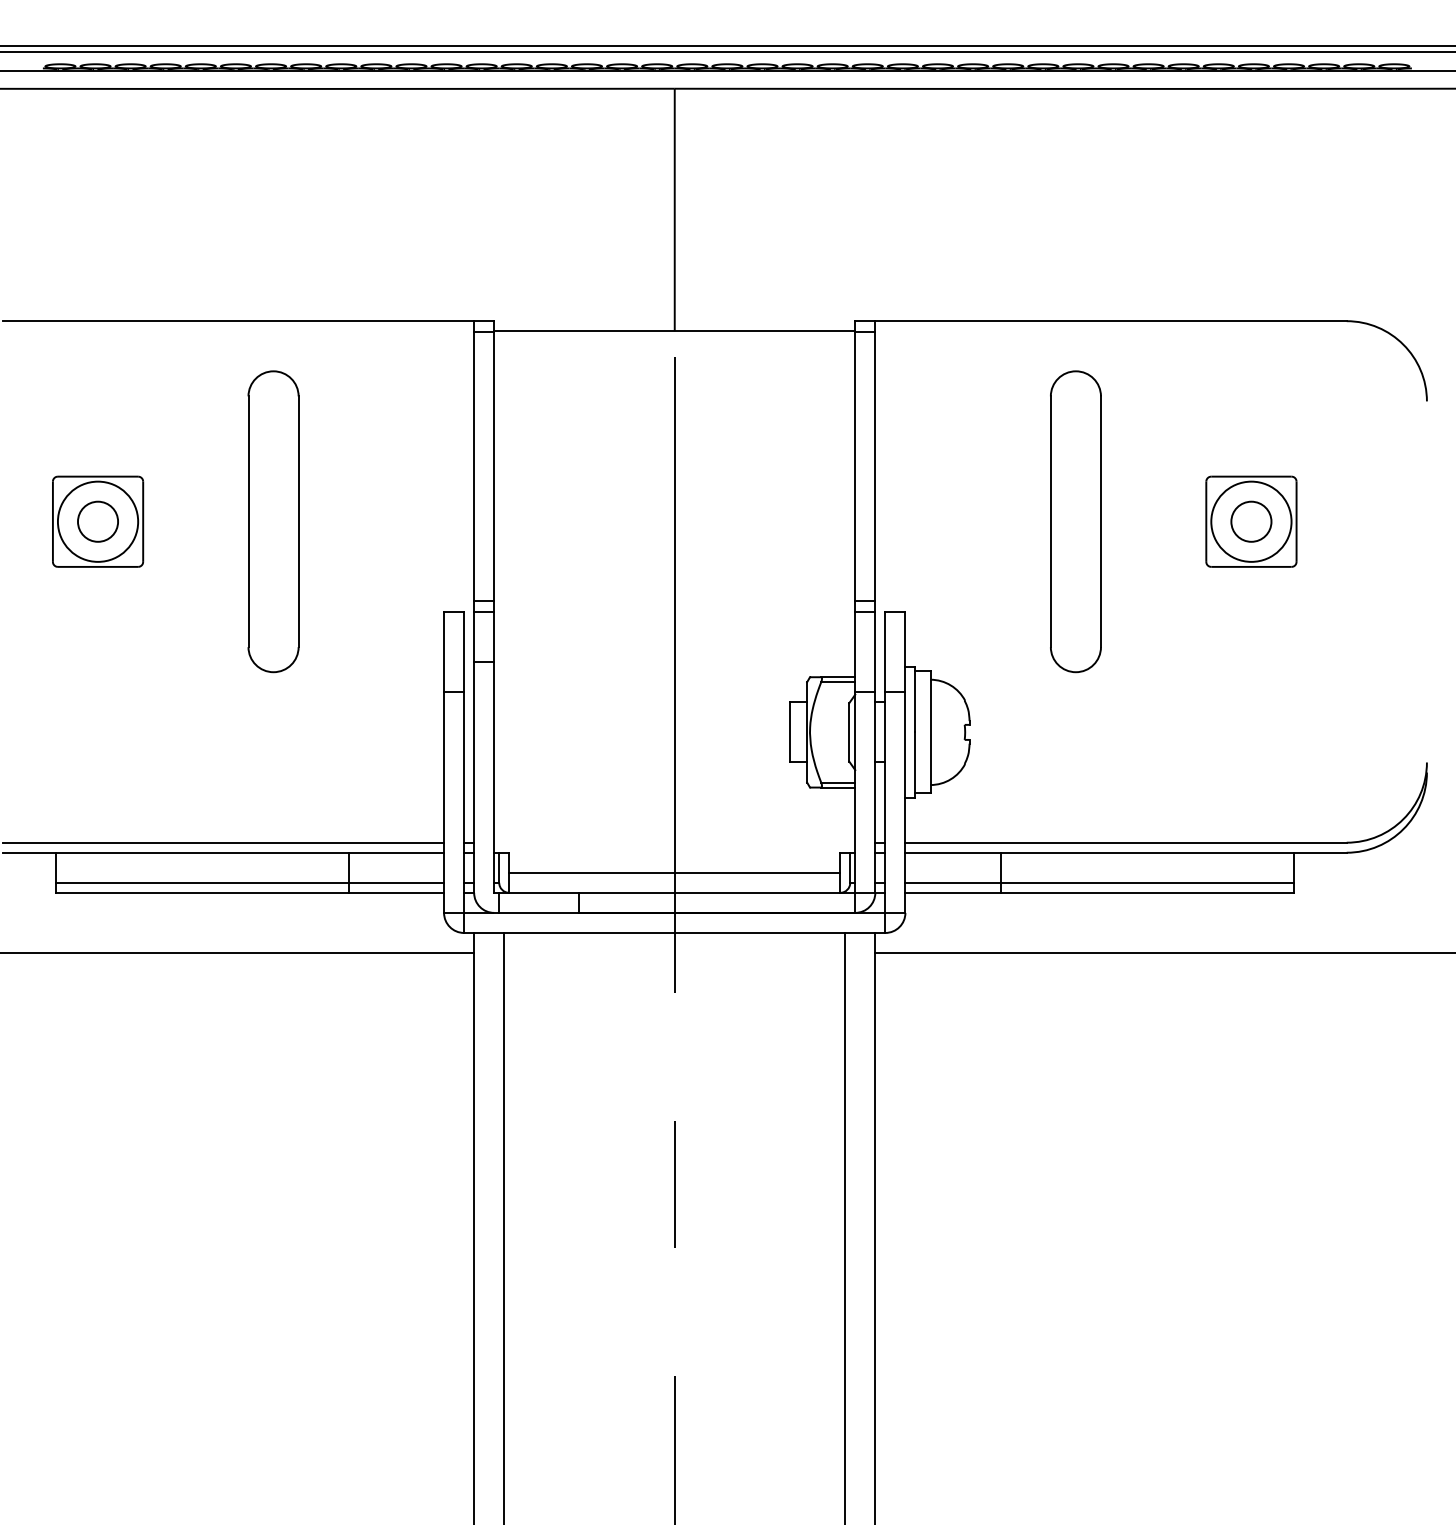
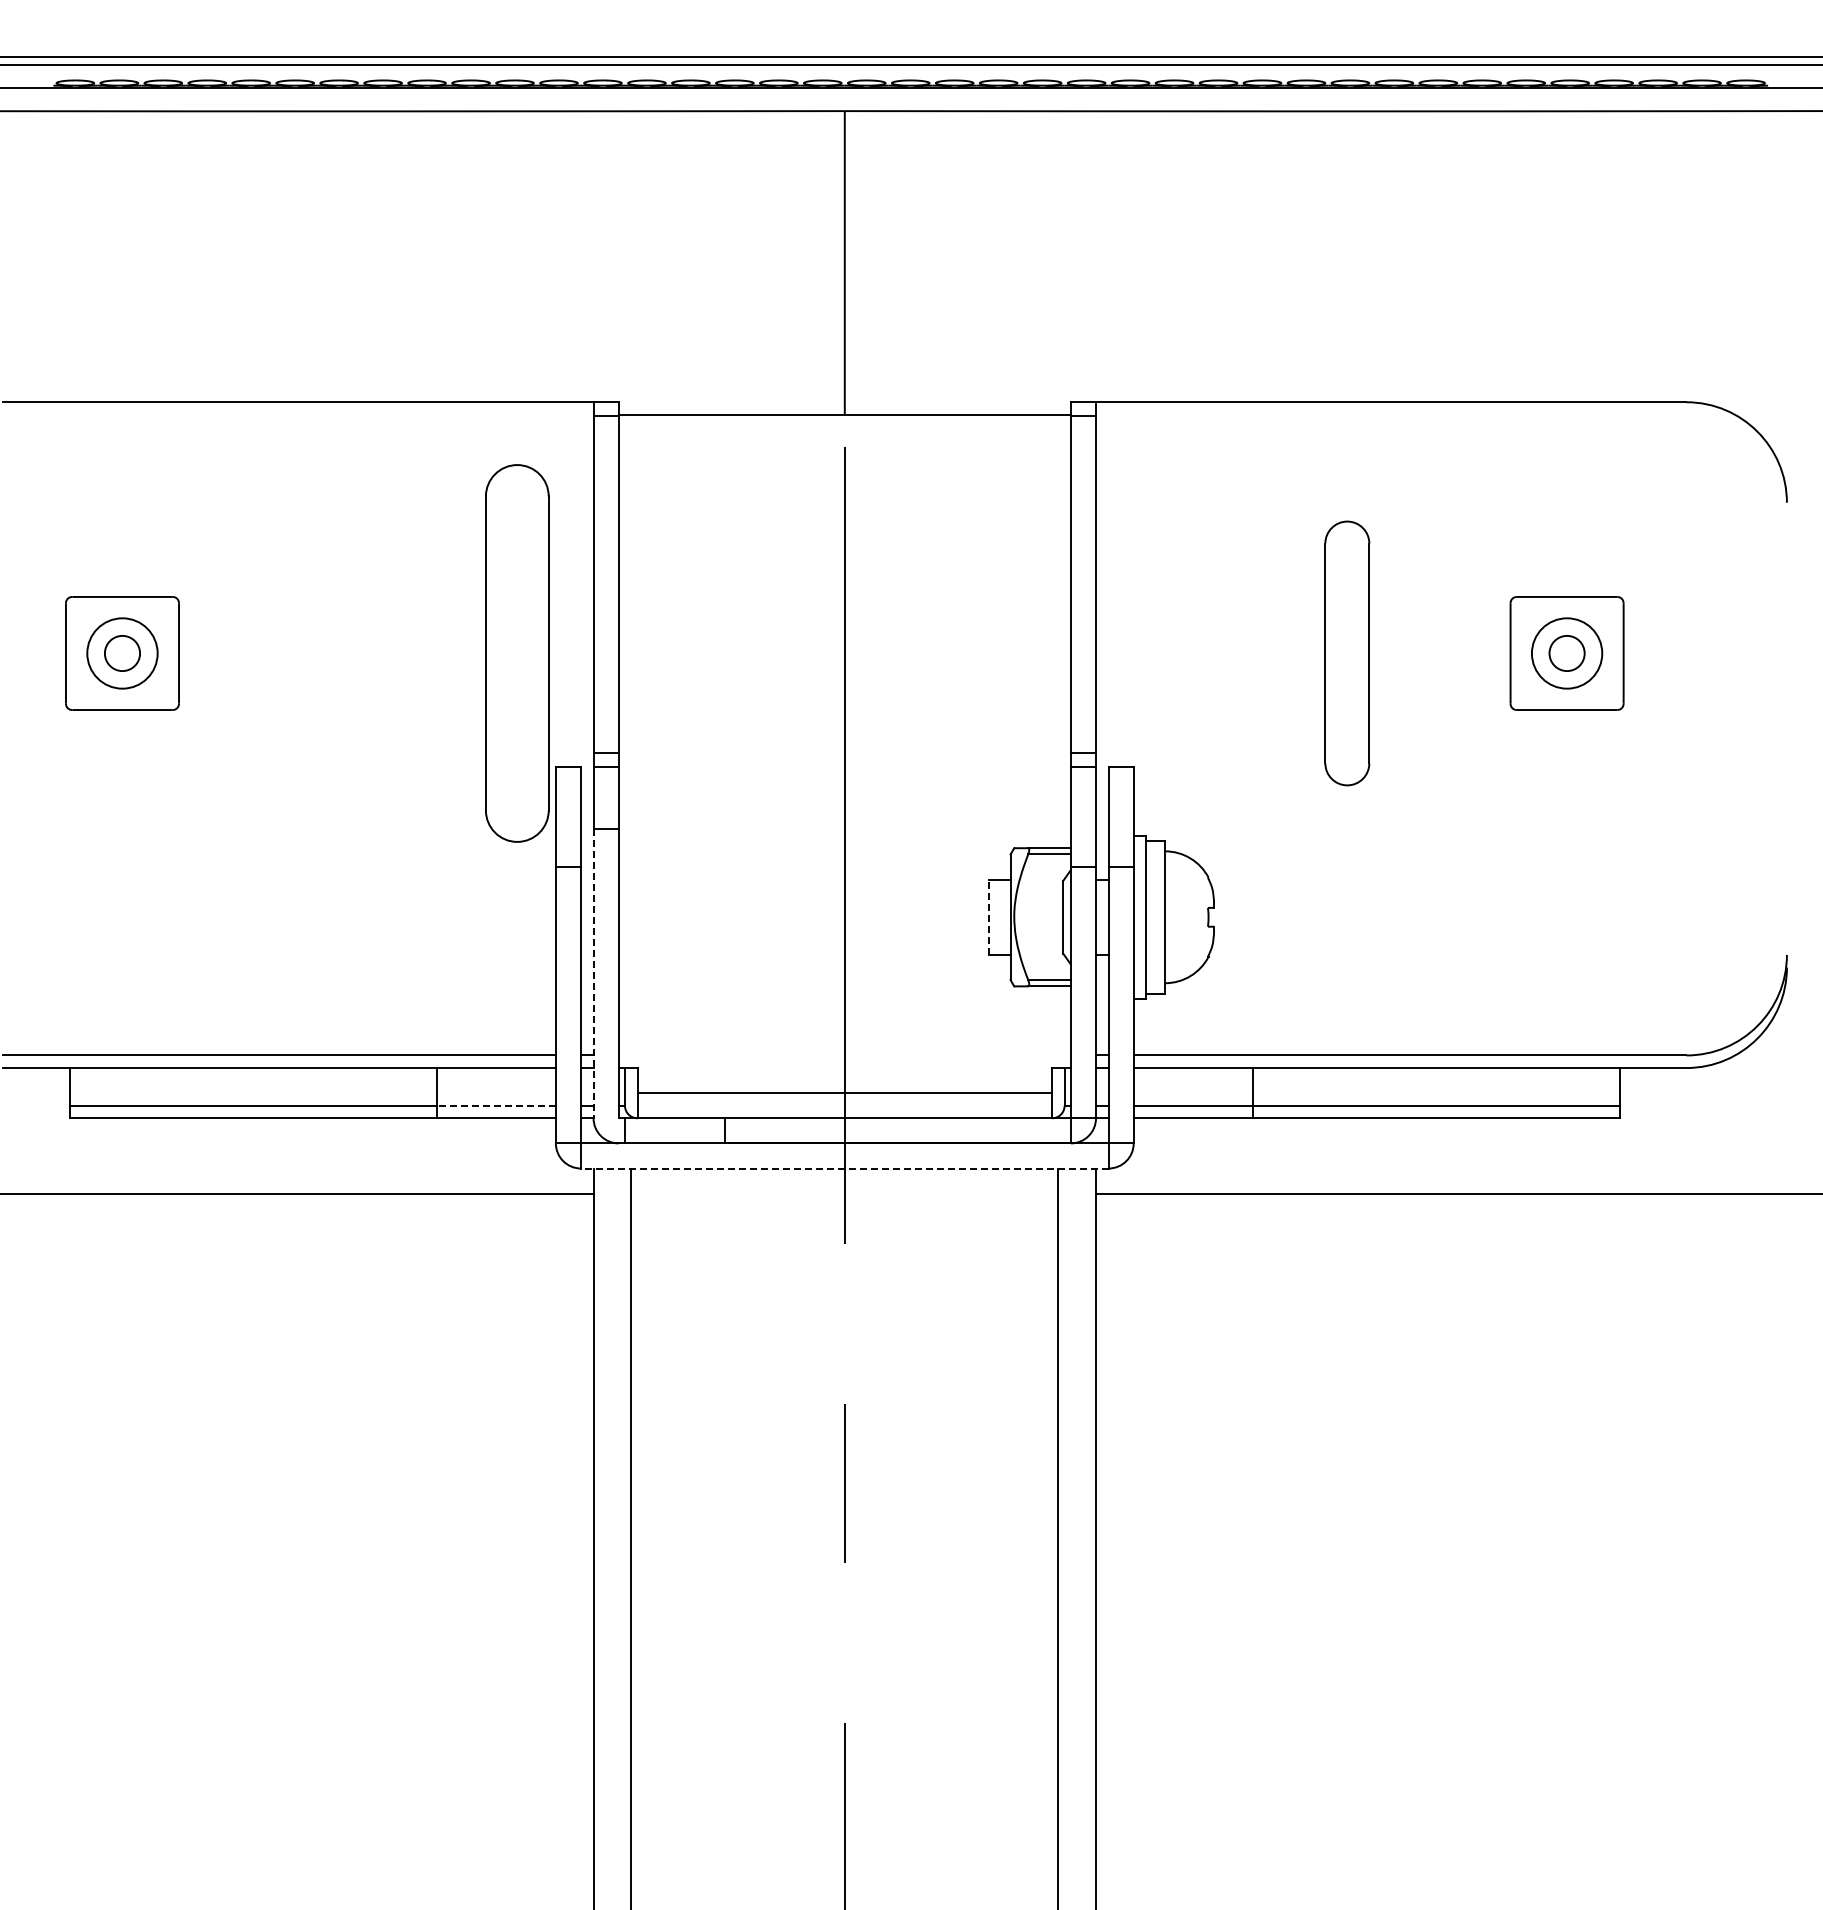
circle: (98, 521) -> (122, 653), size x0.7
circle: (98, 521) -> (122, 653), size x0.7
part: (273, 521) -> (517, 653), moved
part: (1076, 521) -> (1347, 653), size x0.7
circle: (1250, 521) -> (1566, 653), size x0.7
circle: (1250, 521) -> (1566, 653), size x0.7
line: (790, 732) -> (989, 917), solid -> dashed
line: (474, 778) -> (593, 974), solid -> dashed
line: (396, 882) -> (496, 1105), solid -> dashed
line: (674, 932) -> (844, 1168), solid -> dashed

